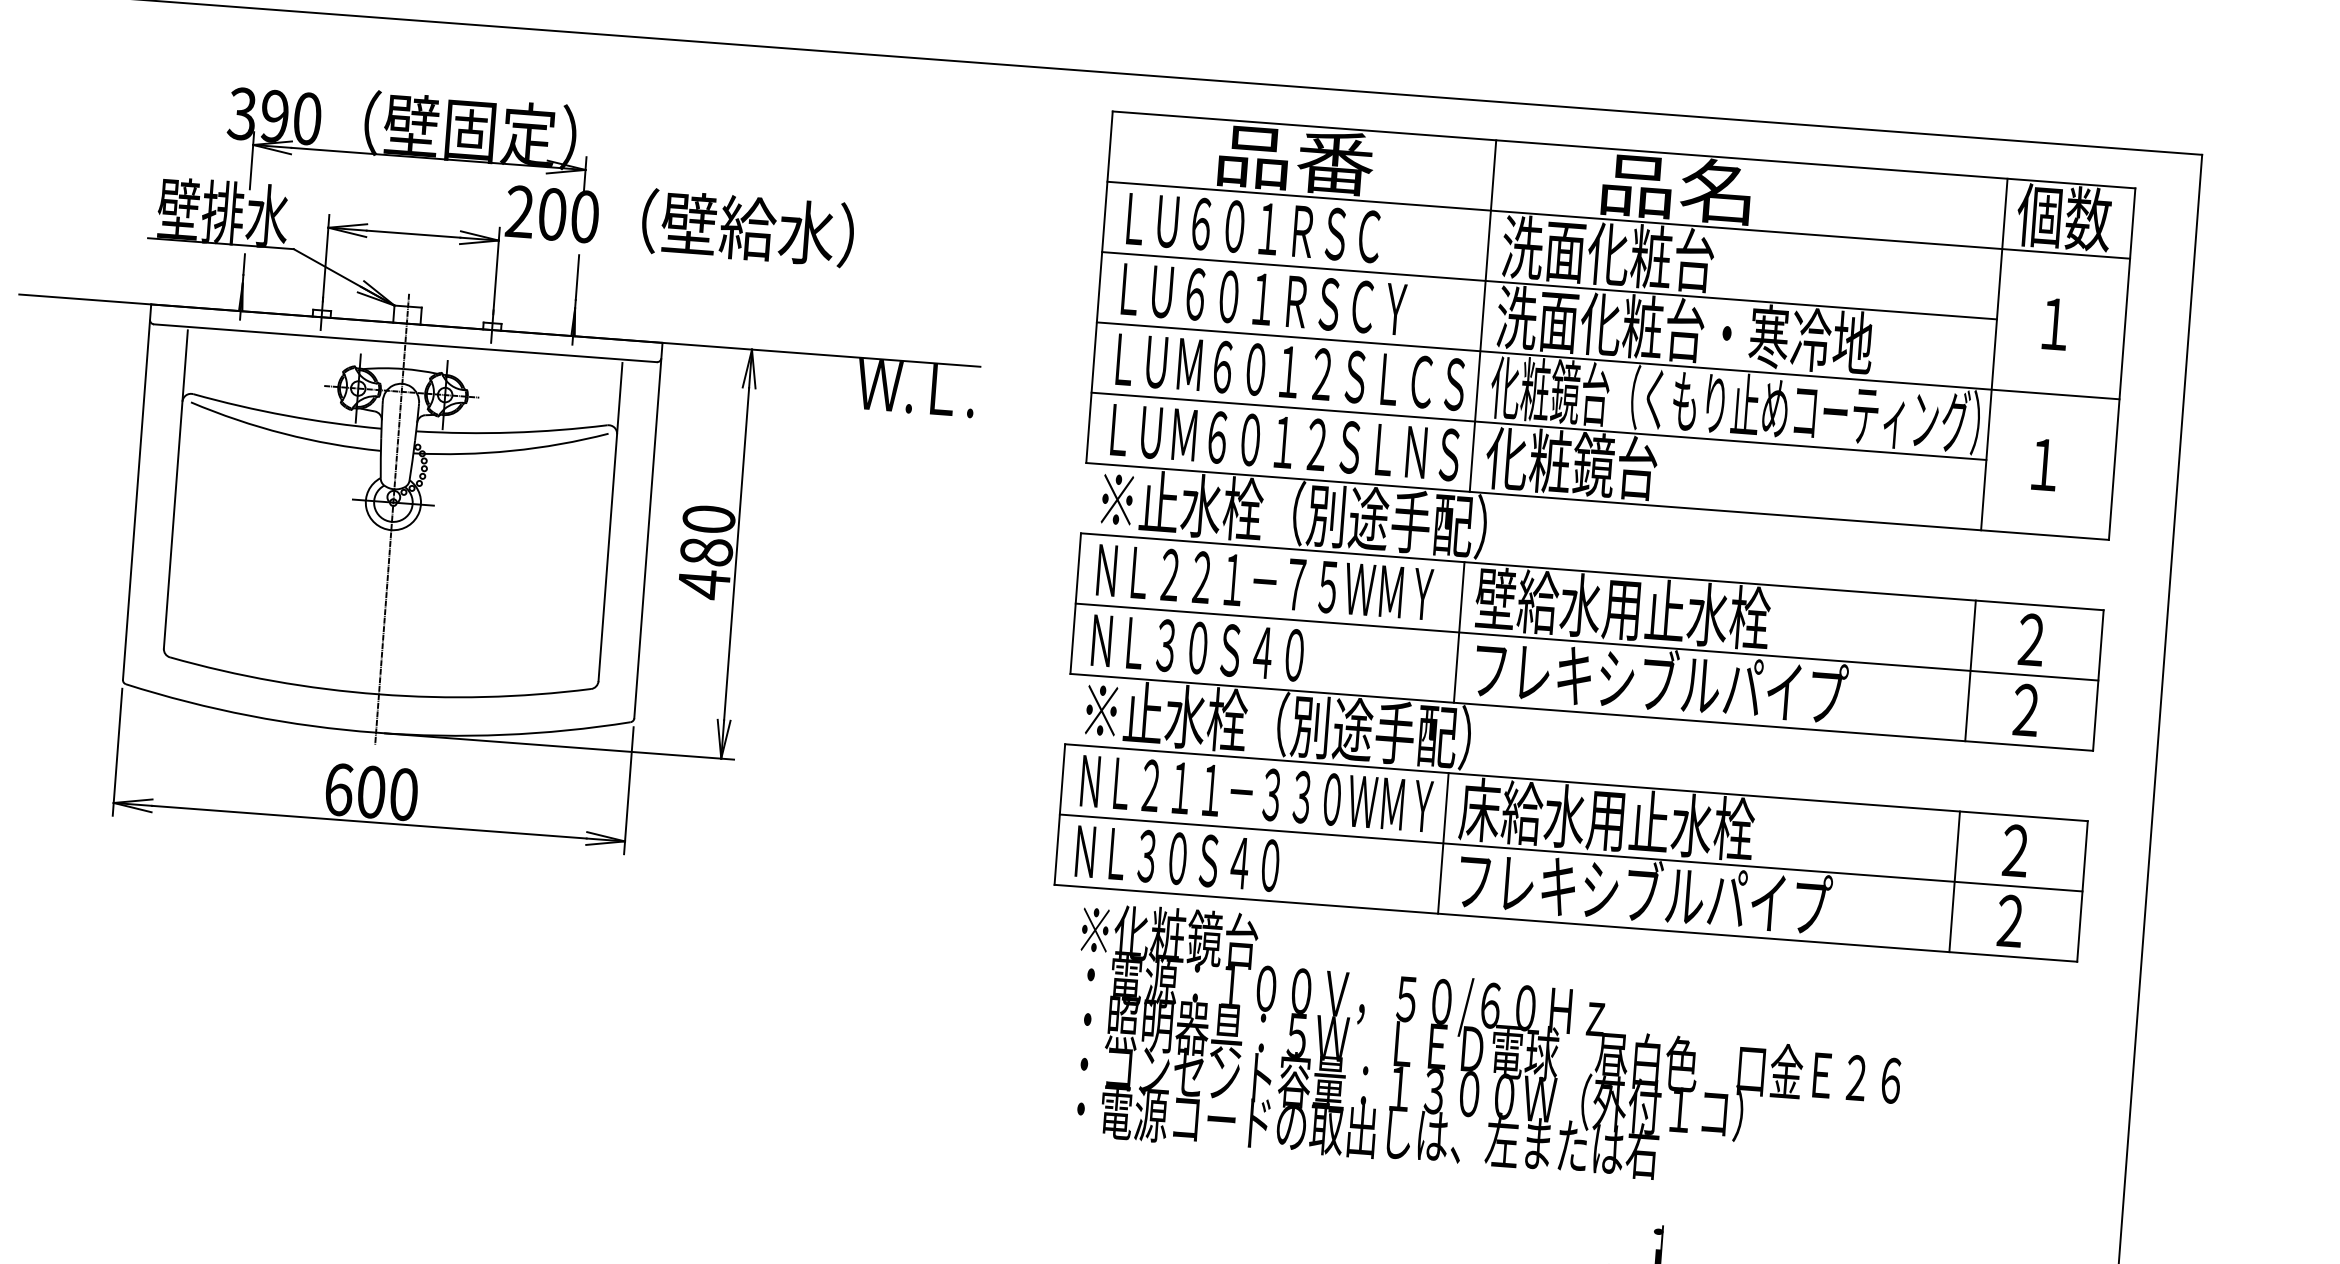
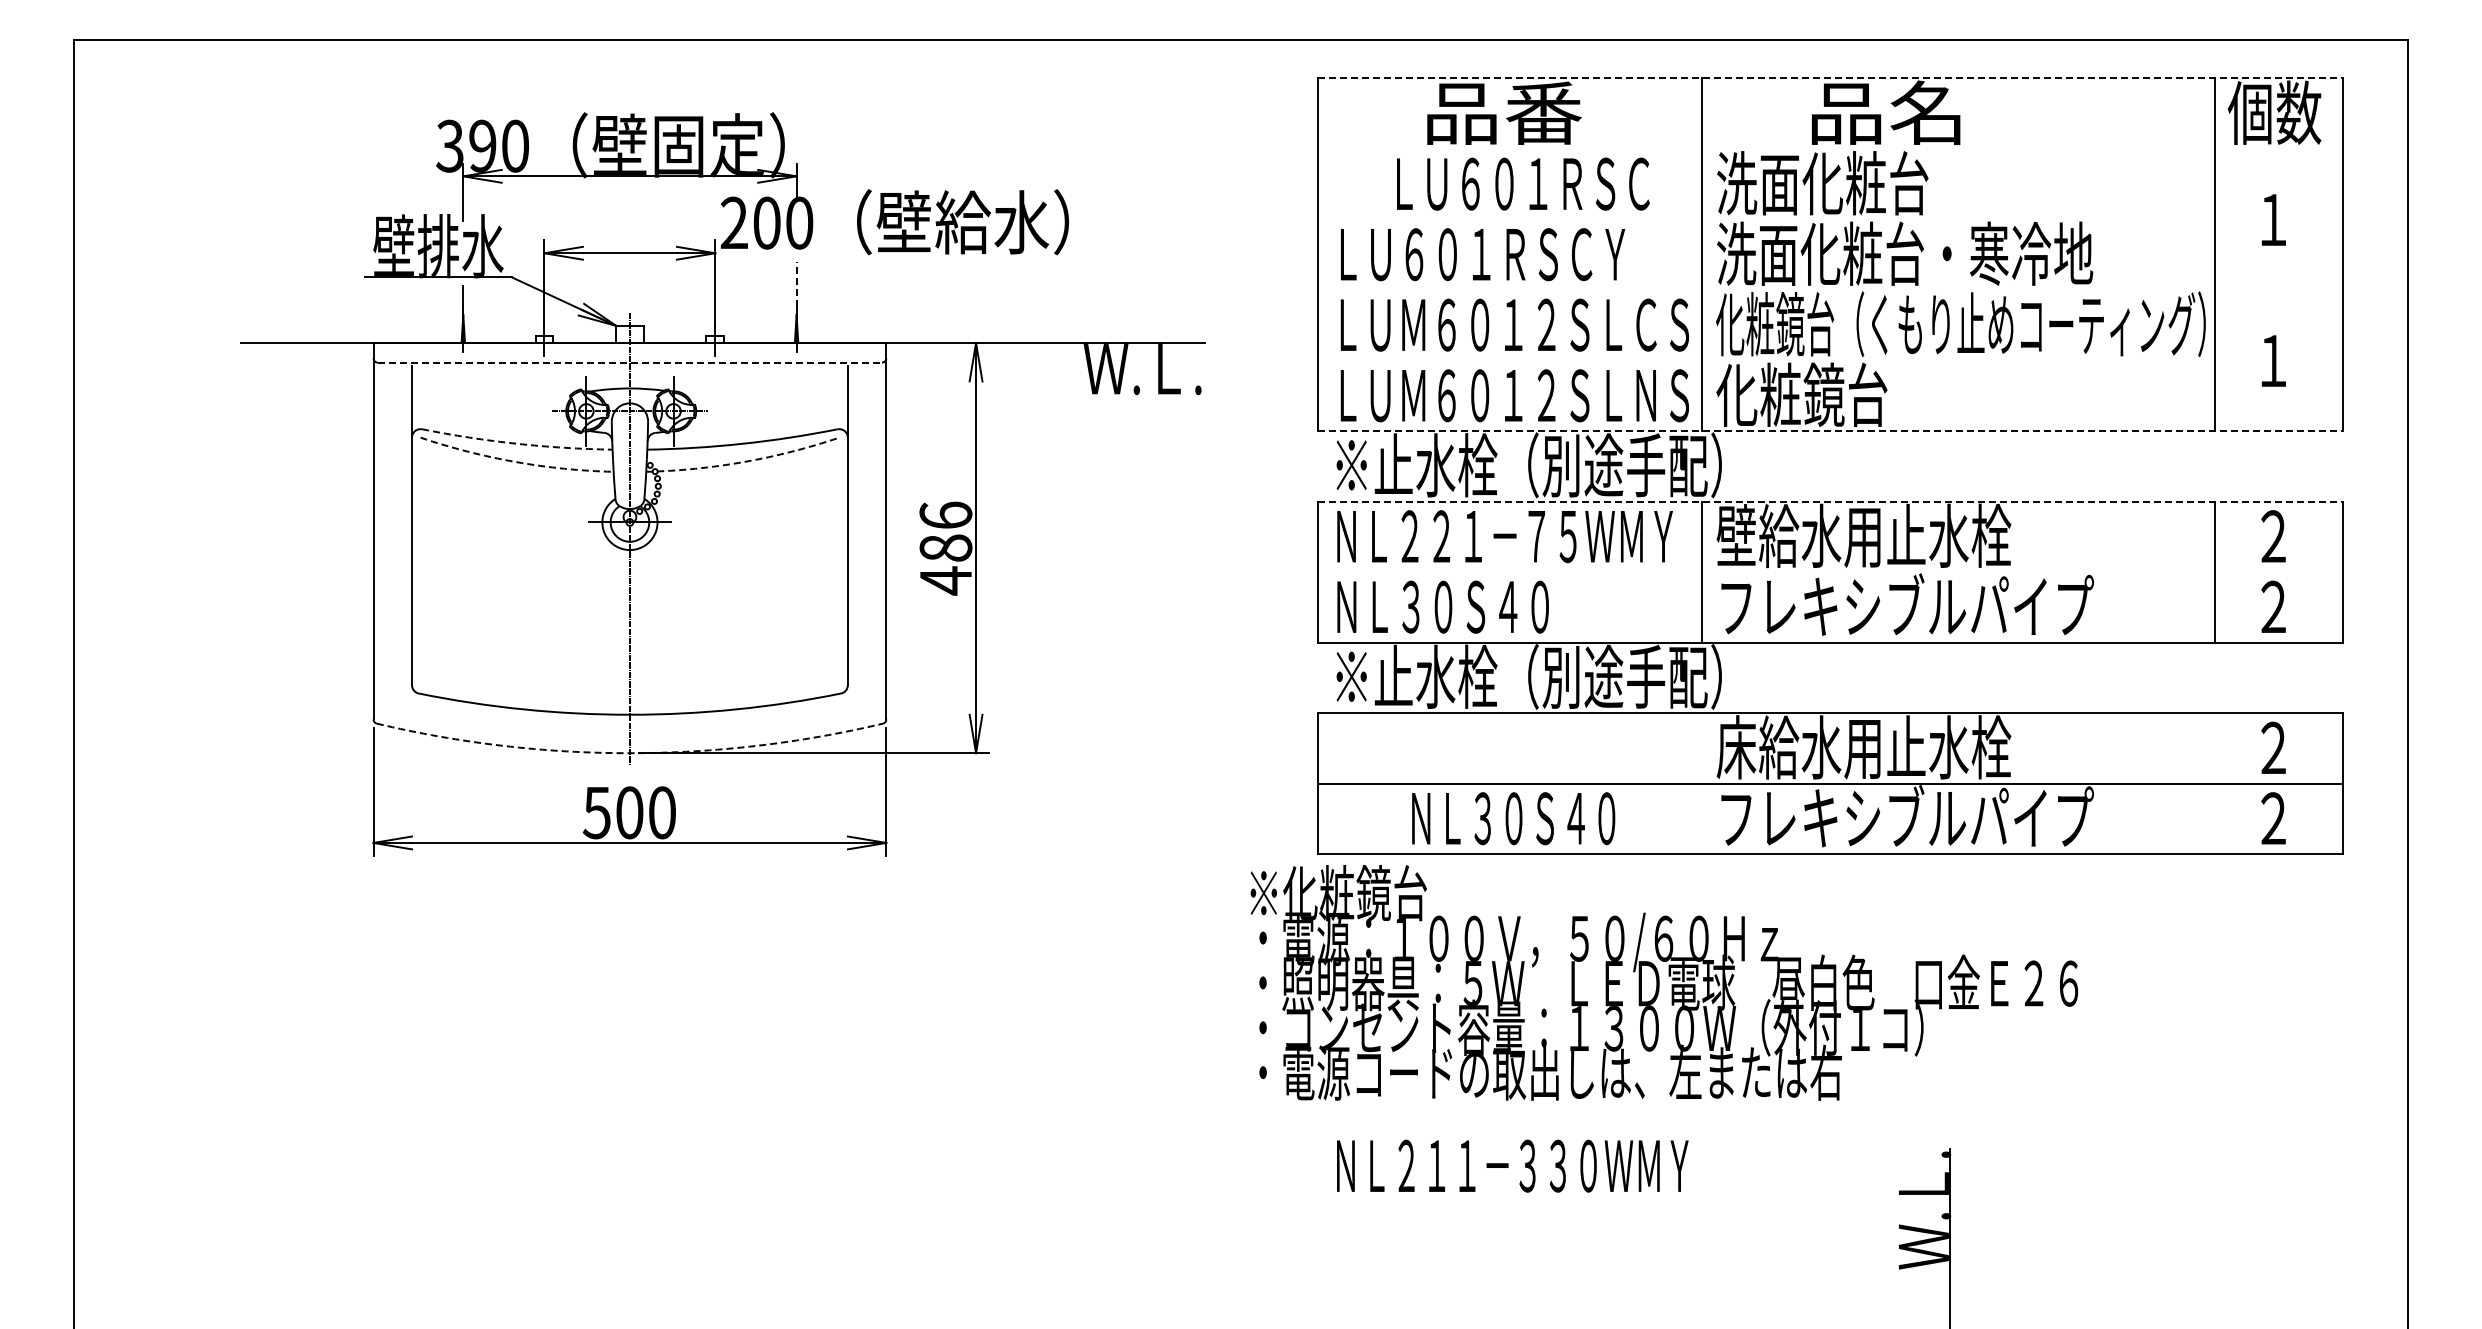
line: (1623, 149) -> (1830, 78), solid -> dashed
line: (1618, 220) -> (1830, 149), removed
text: (1254, 227) -> (1523, 183), moved
line: (577, 276) -> (796, 283), solid -> dashed
line: (1549, 285) -> (1766, 219), removed
line: (405, 343) -> (630, 362), solid -> dashed
line: (1607, 361) -> (1830, 290), removed
arc: (286, 415) -> (516, 443), solid -> dashed
line: (1538, 426) -> (1766, 360), removed
arc: (283, 434) -> (515, 462), solid -> dashed
arc: (512, 451) -> (744, 462), solid -> dashed
line: (1597, 501) -> (1830, 431), solid -> dashed
text: (708, 518) -> (945, 514), 480 -> 486
line: (1592, 571) -> (1830, 501), solid -> dashed
line: (1586, 642) -> (1830, 572), removed
arc: (375, 732) -> (629, 753), solid -> dashed
text: (338, 789) -> (596, 812), 600 -> 500
text: (1256, 793) -> (1512, 1165), moved
line: (1443, 843) -> (1702, 783), removed
text: (1177, 858) -> (1513, 818), moved
line: (1954, 881) -> (2215, 783), removed
text: (1488, 1049) -> (1664, 982), moved

